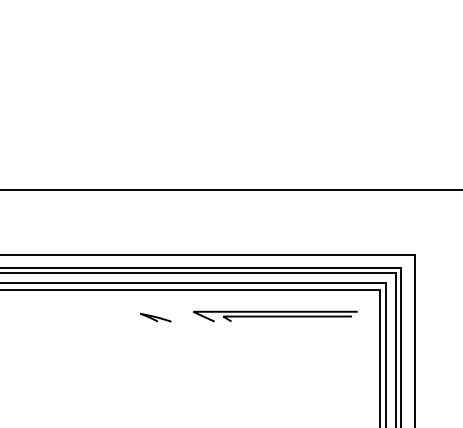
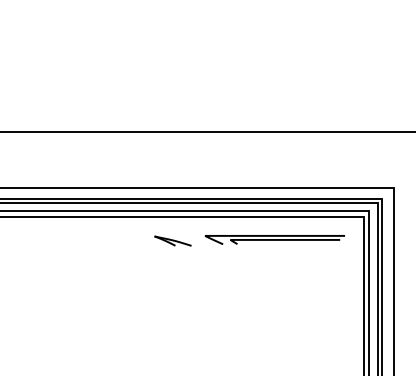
part: (155, 317) -> (172, 240), size x1.4

